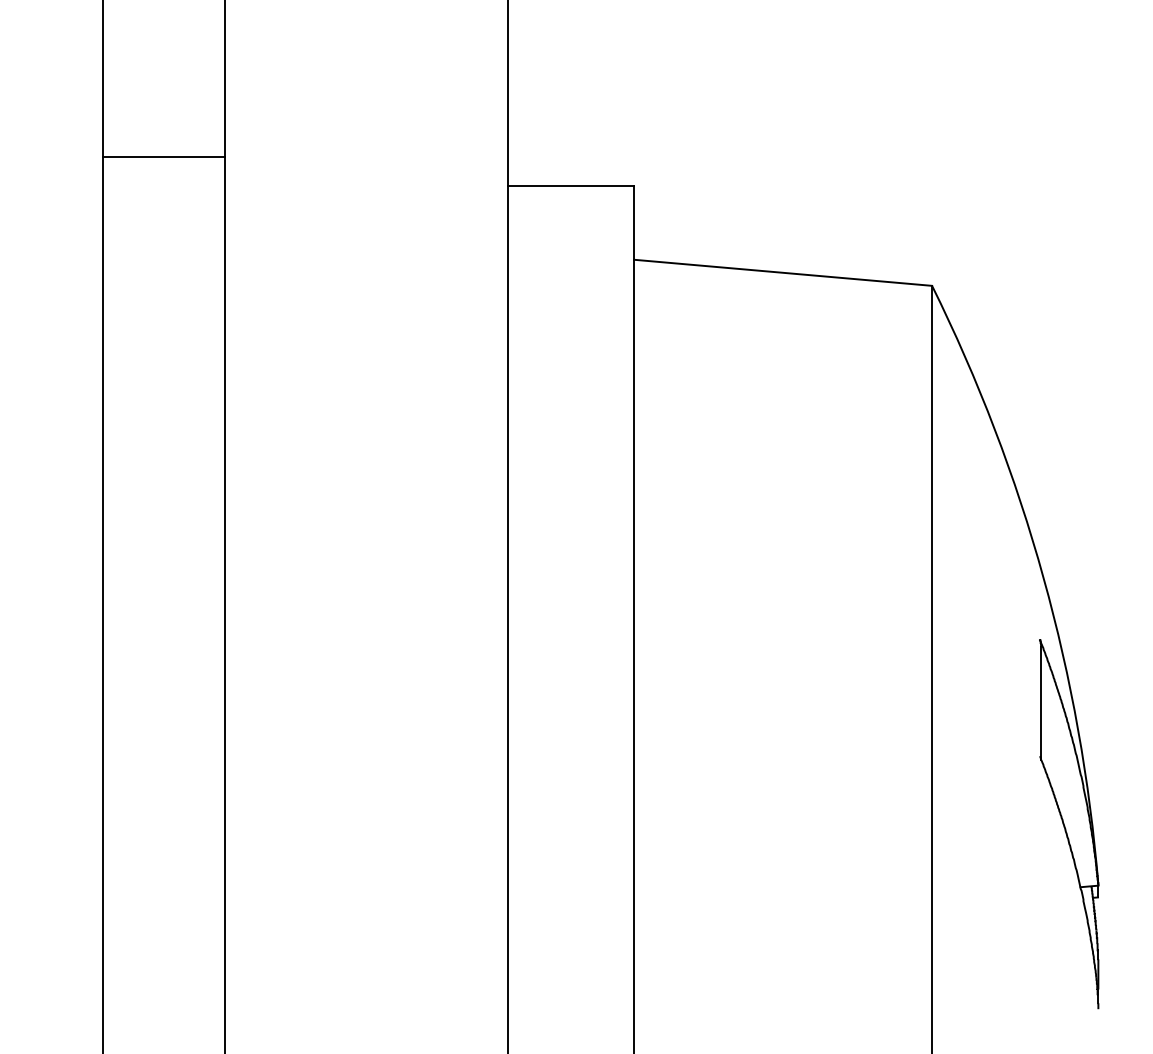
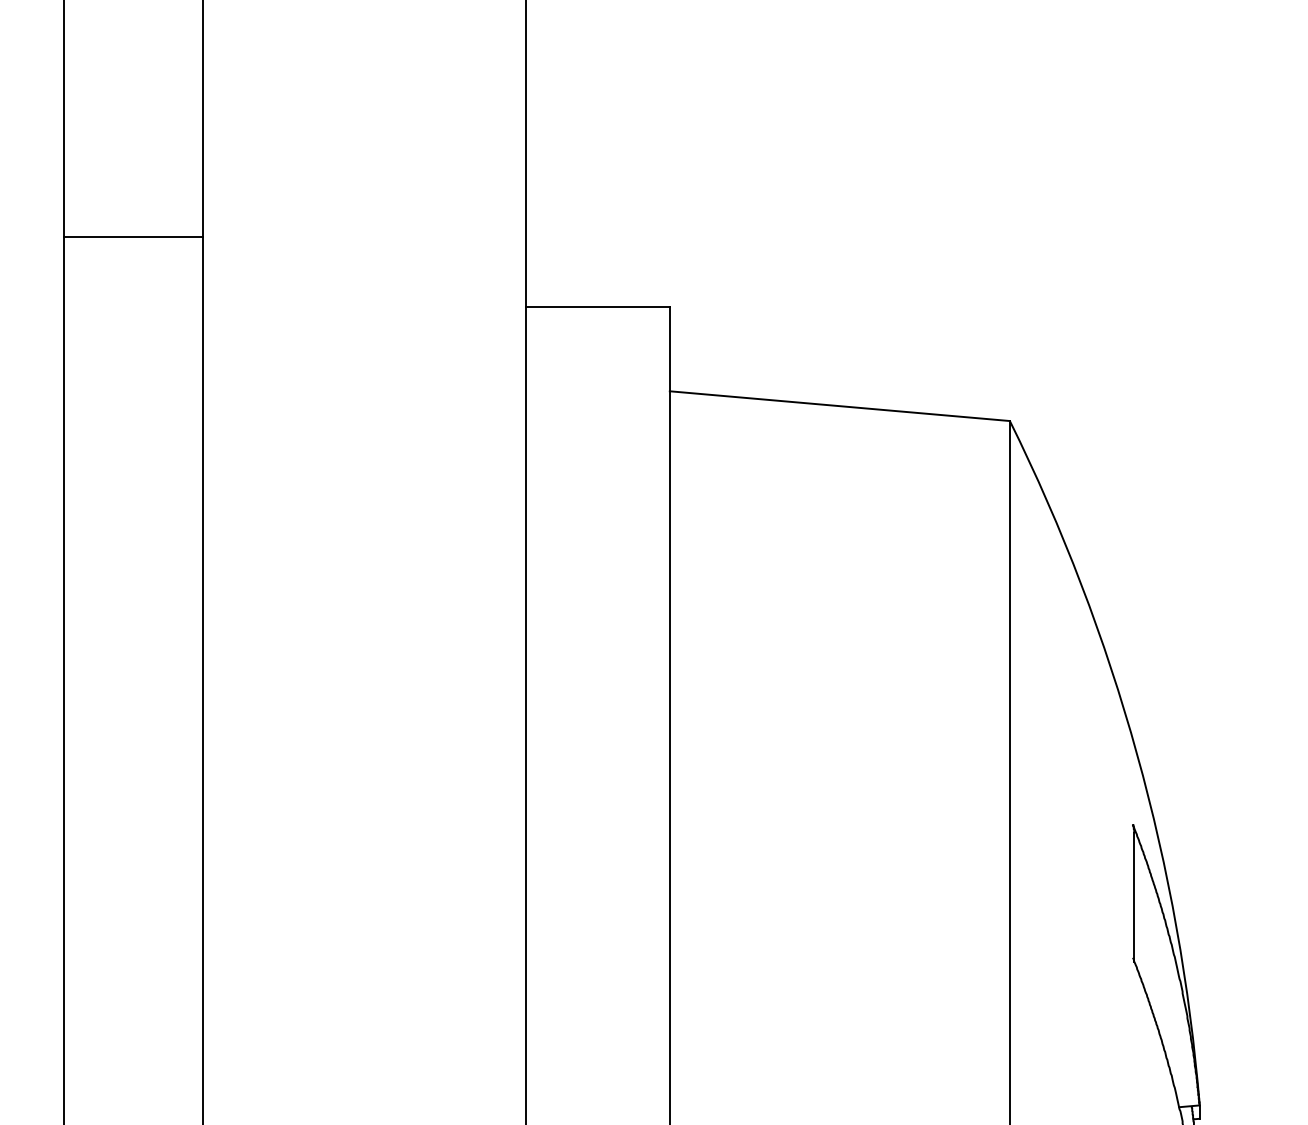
line: (163, 156) -> (132, 236), moved

